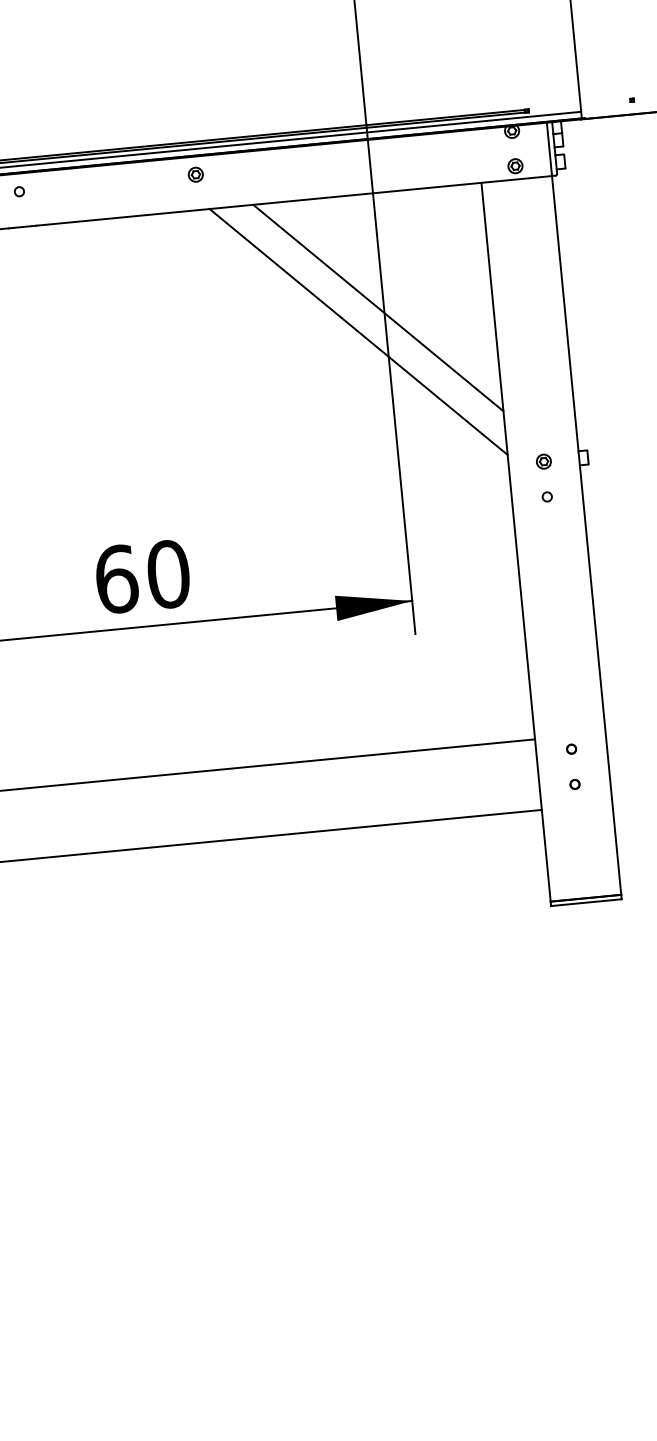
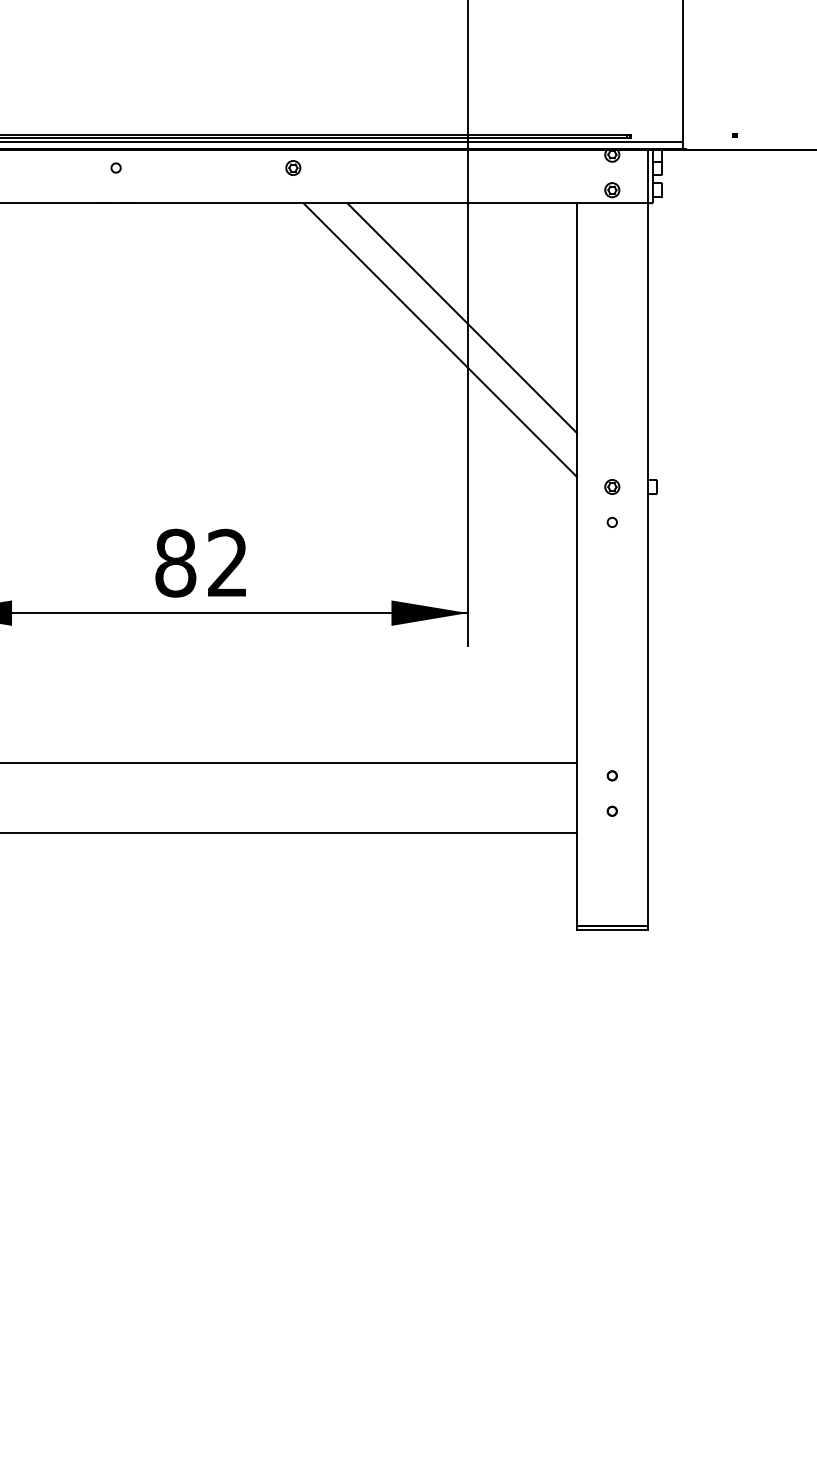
text: (142, 576) -> (201, 562), 60 -> 82

